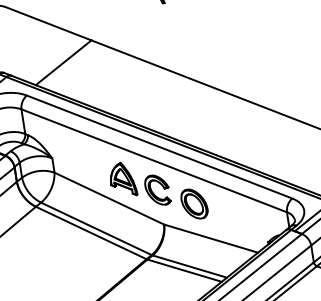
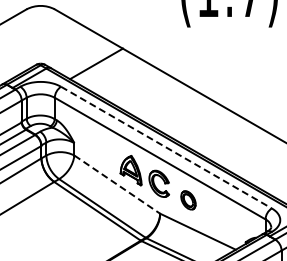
line: (159, 146) -> (166, 147), solid -> dashed
line: (109, 198) -> (117, 184), solid -> dashed
part: (194, 204) -> (188, 200), size x0.7

